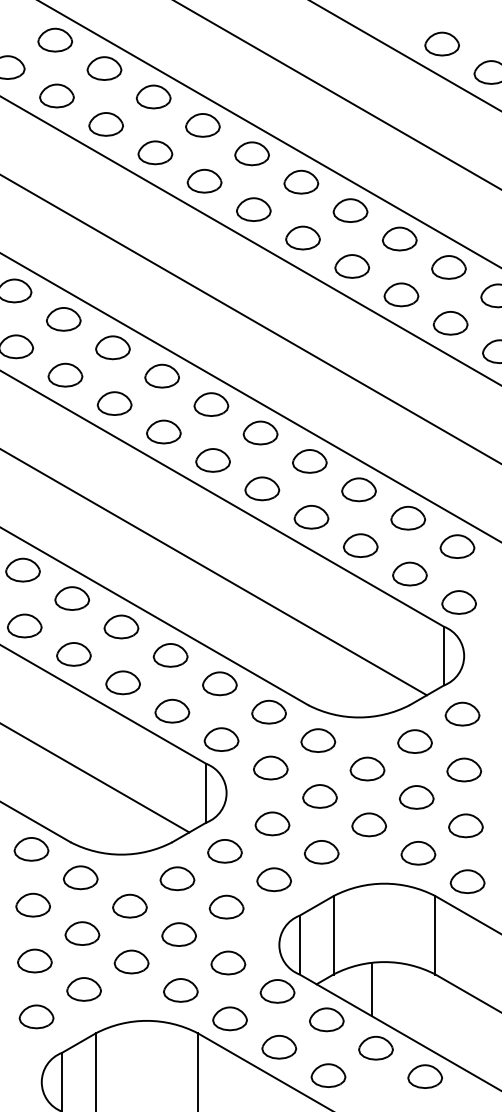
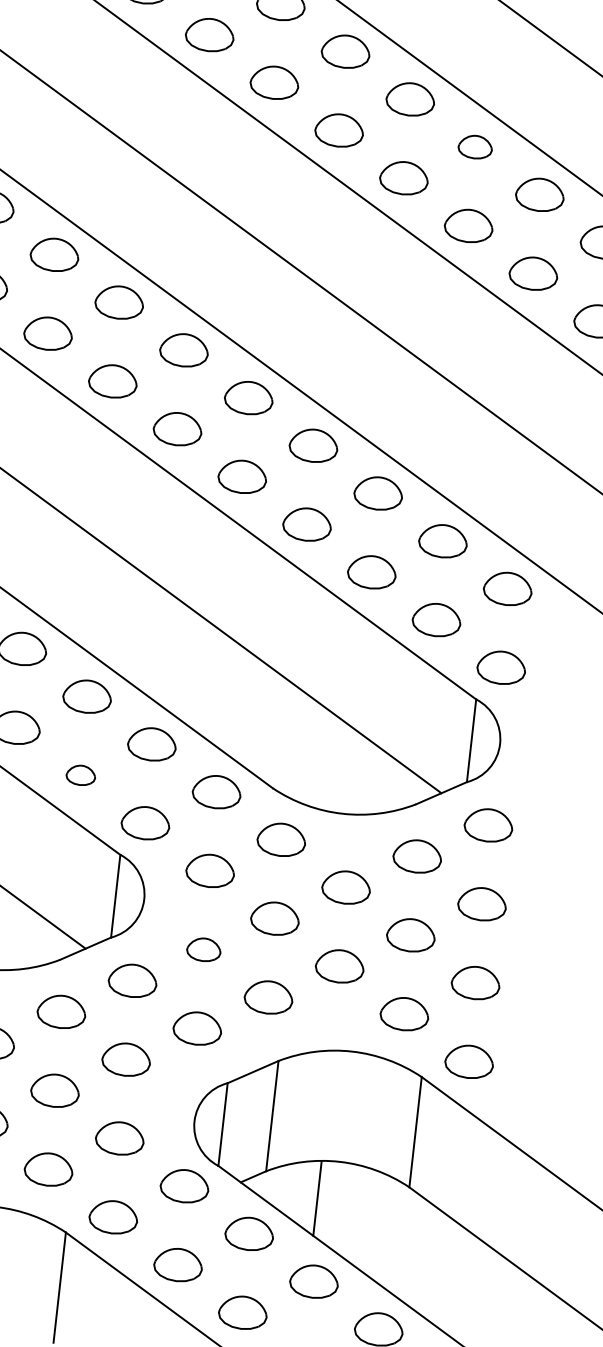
part: (399, 238) -> (475, 146), size x0.7
part: (172, 710) -> (81, 774), size x0.6
part: (272, 823) -> (204, 949), size x0.7

